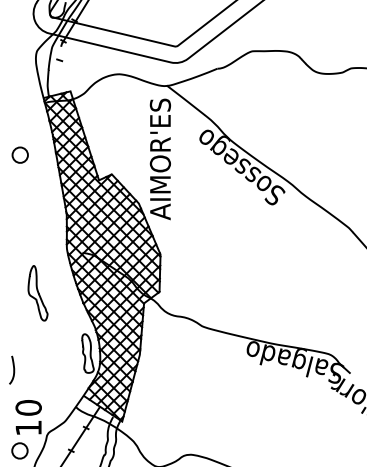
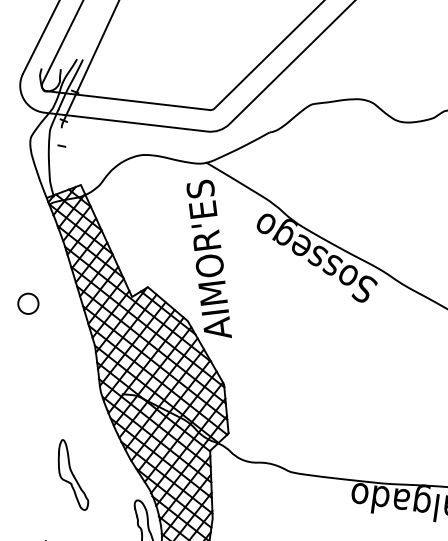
part: (19, 154) -> (27, 303), moved
part: (37, 293) -> (71, 475), moved

